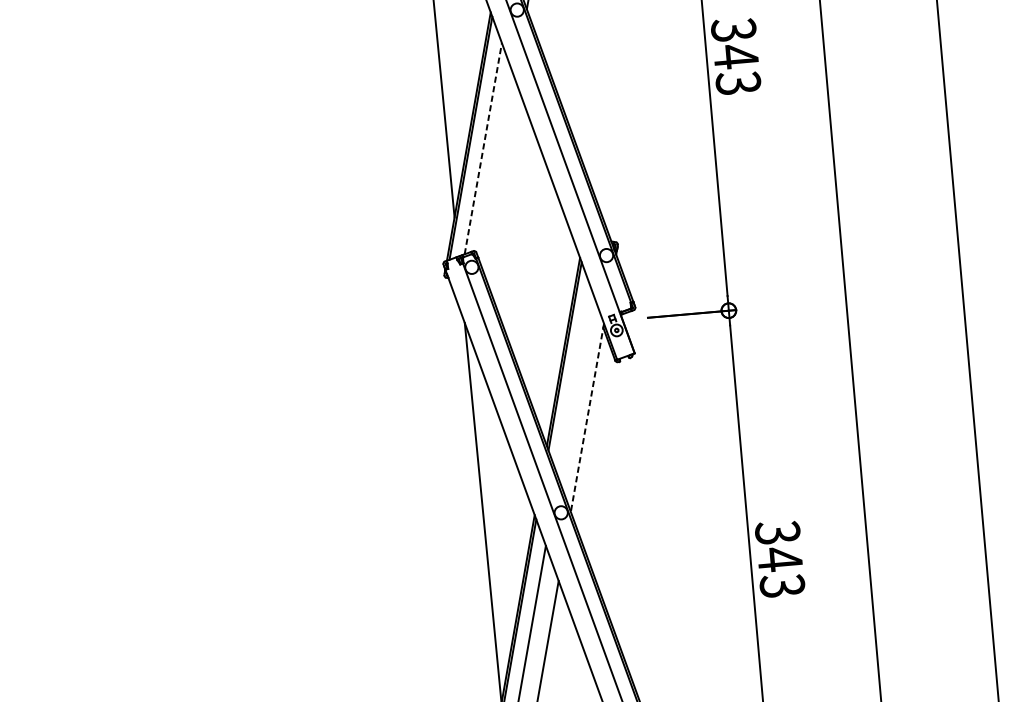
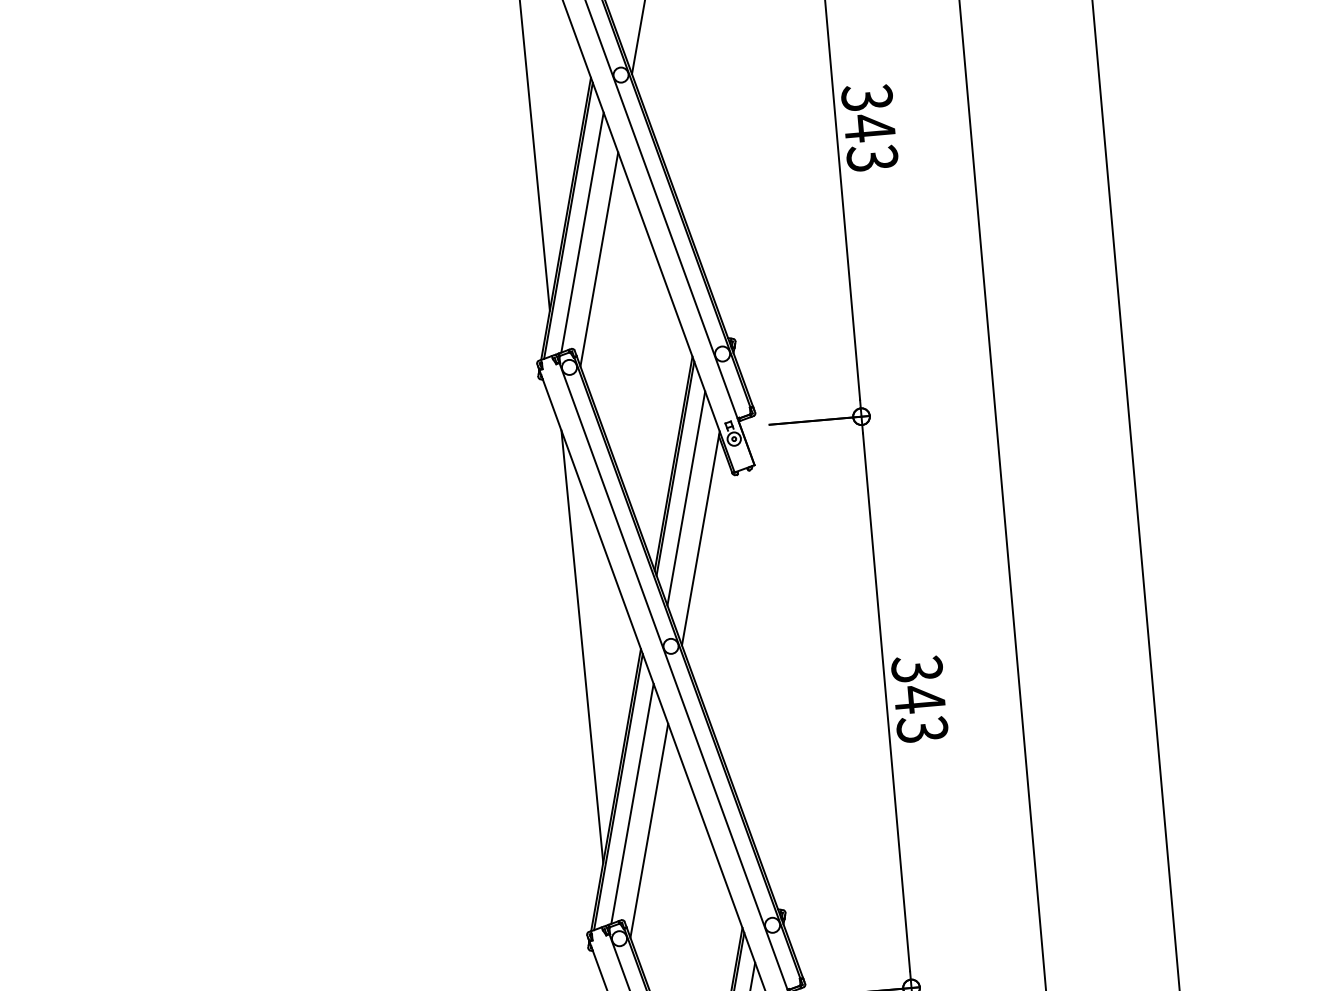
line: (483, 148) -> (582, 232), dashed -> solid
line: (498, 172) -> (599, 259), added
line: (574, 382) -> (686, 498), added
line: (587, 417) -> (700, 538), dashed -> solid

